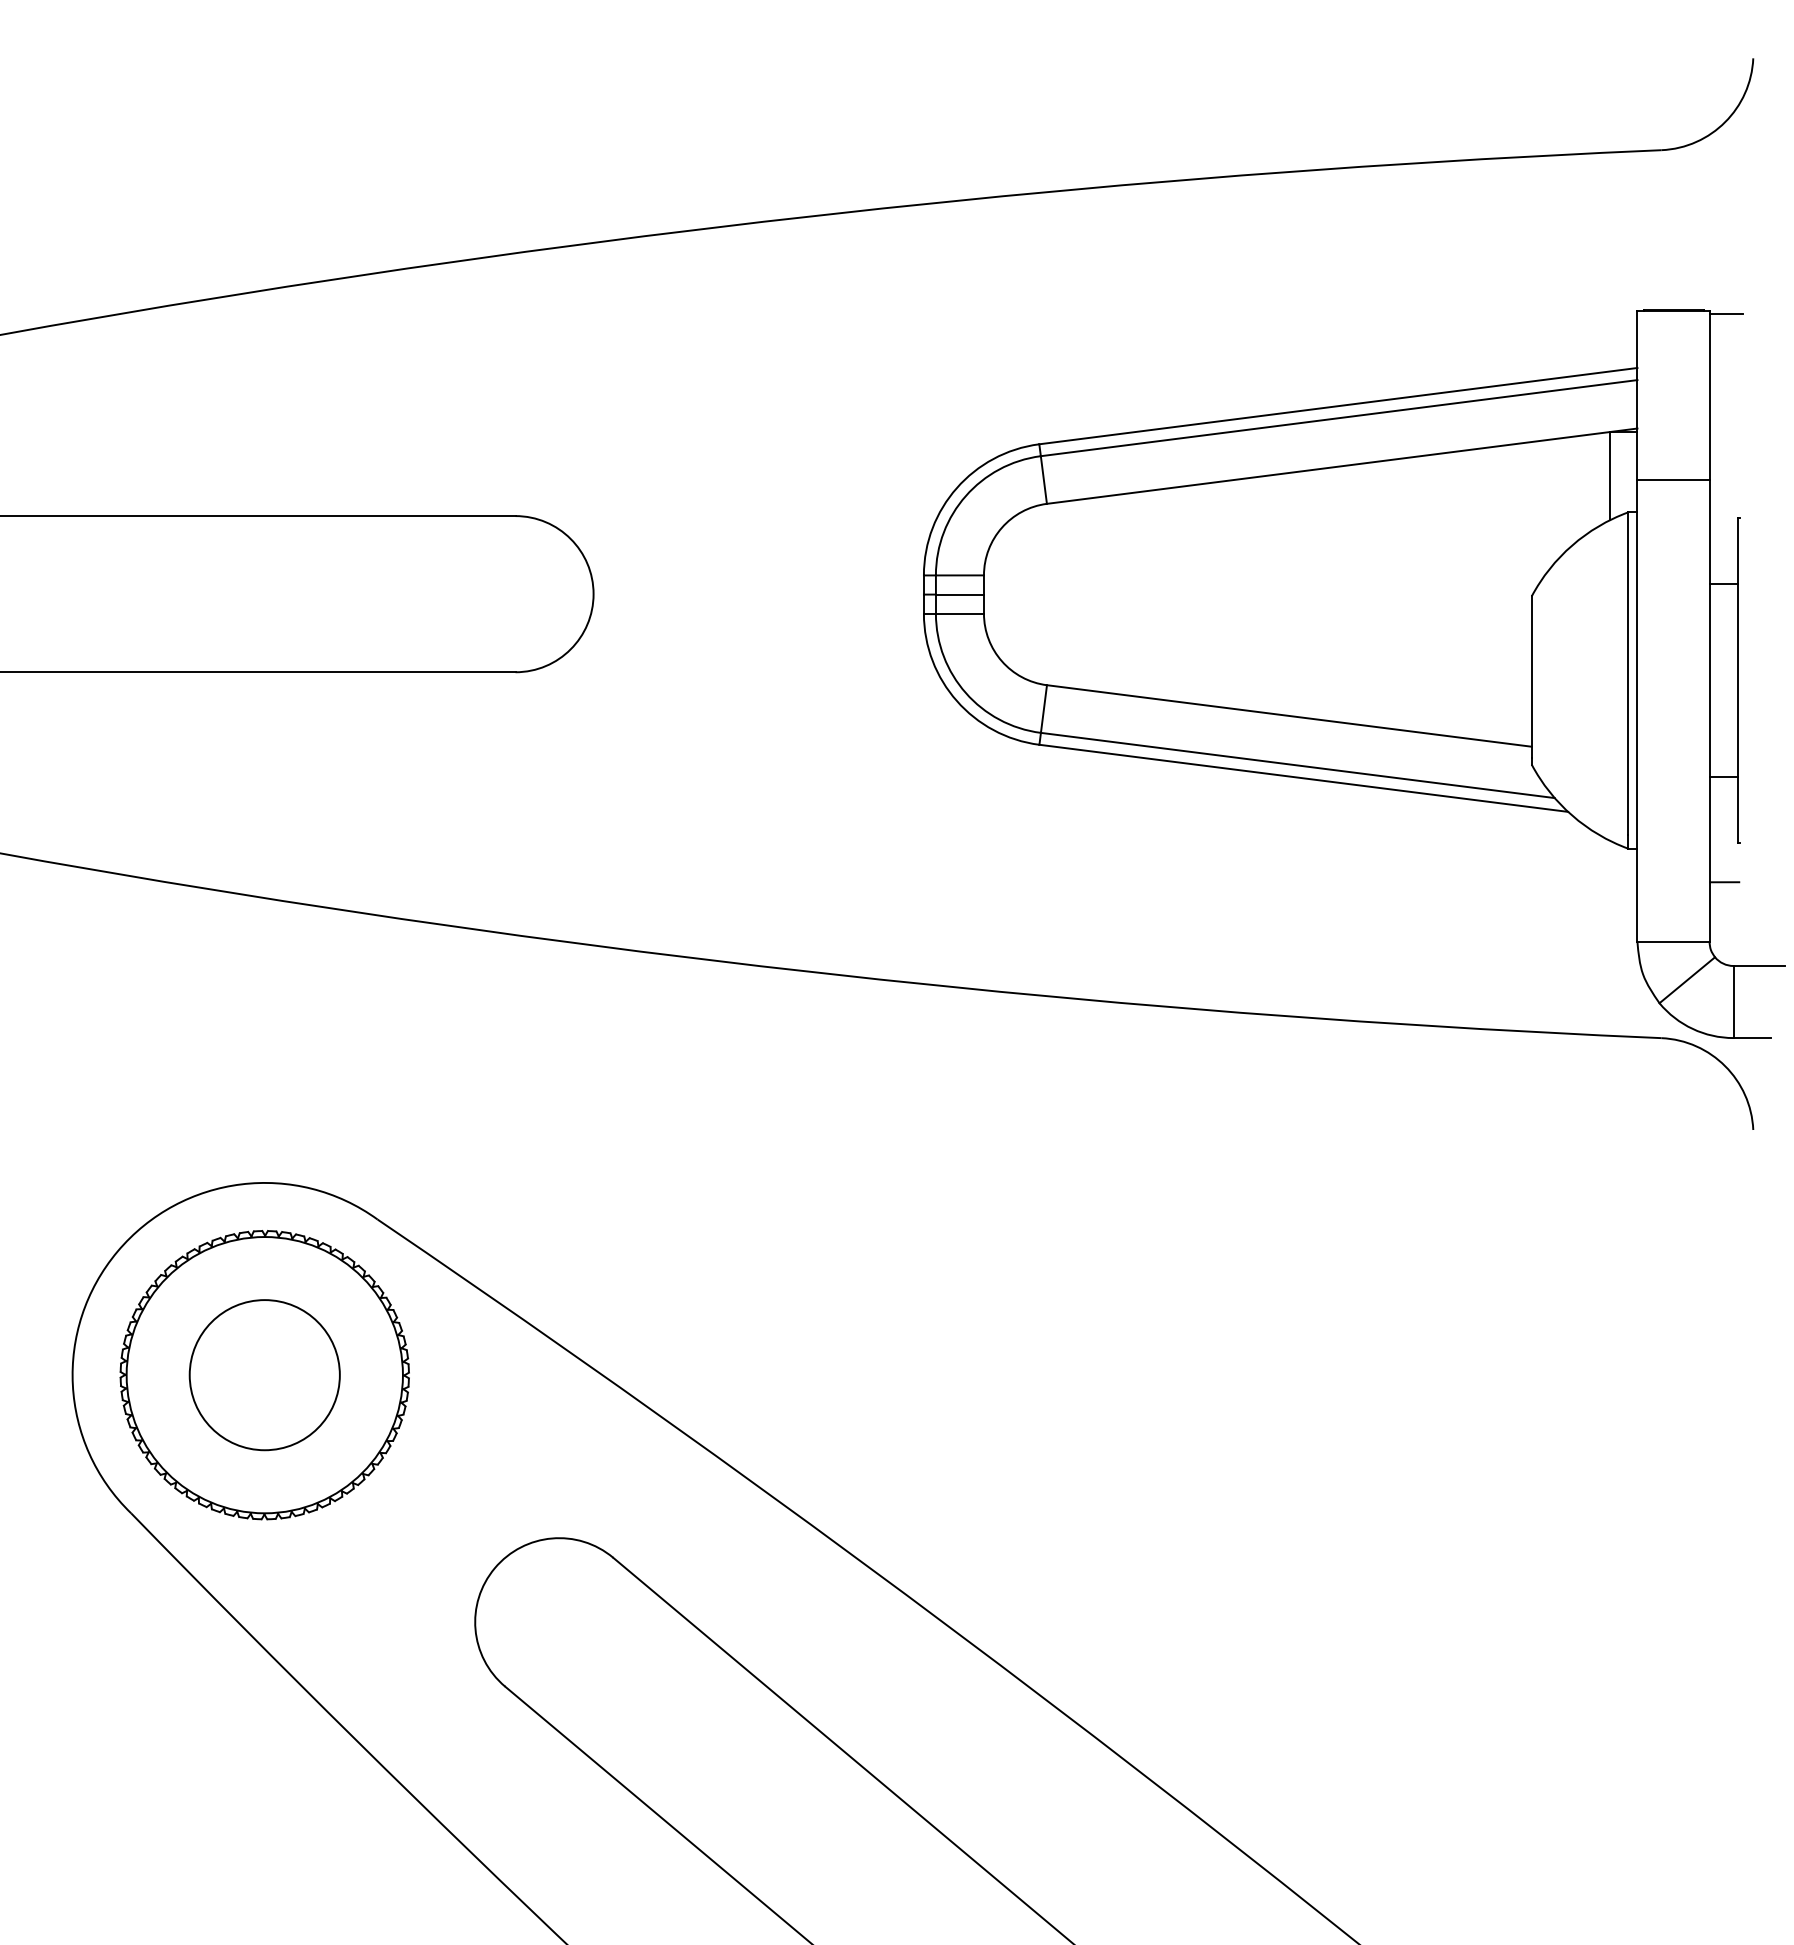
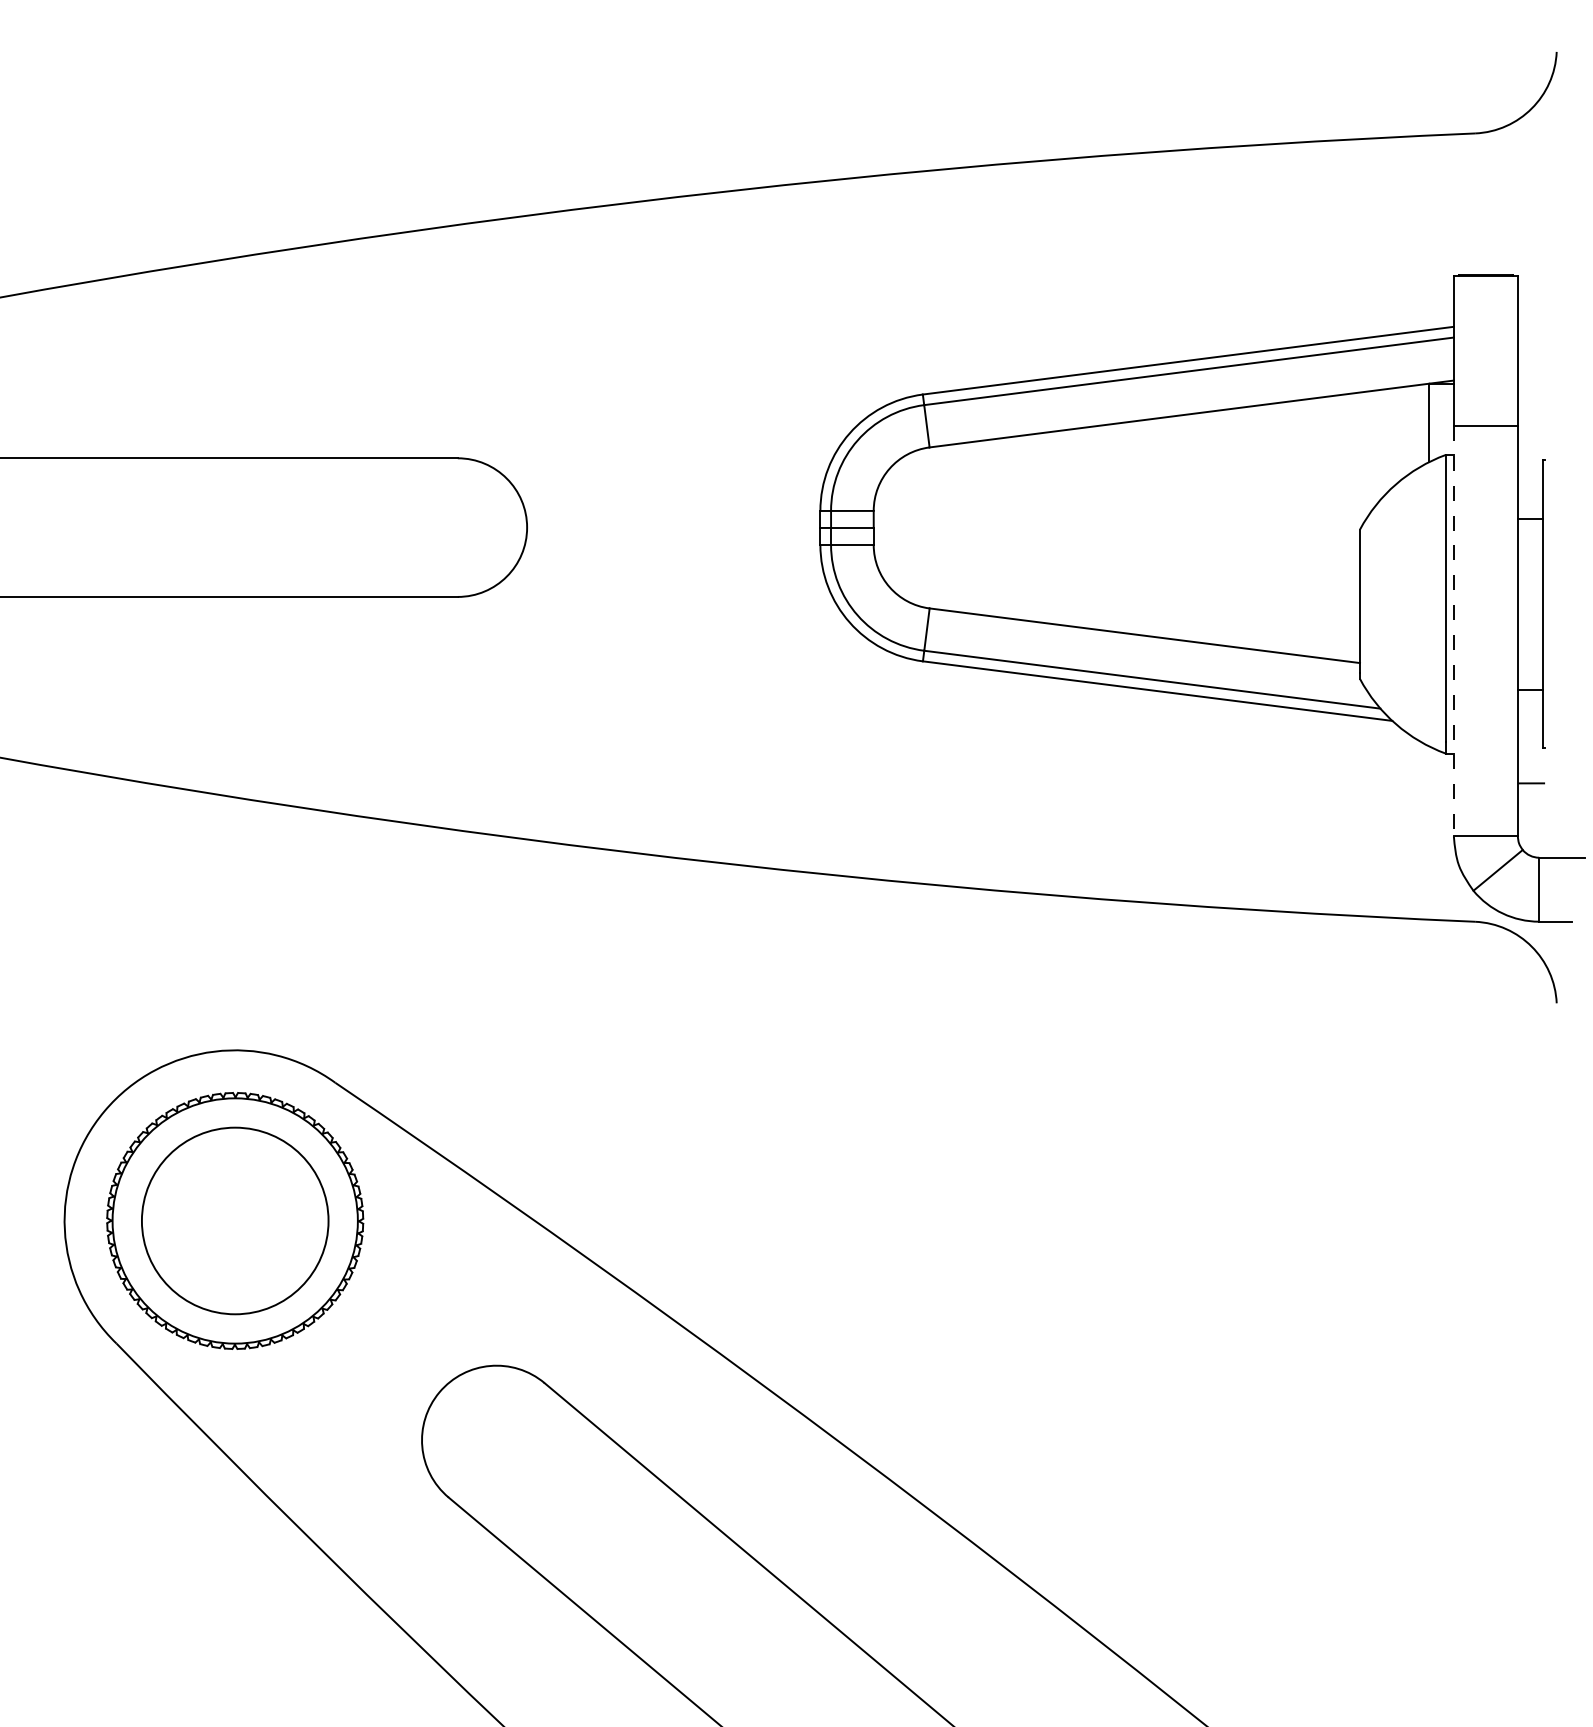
line: (1726, 313) -> (1532, 278), removed
line: (1637, 711) -> (1453, 631), solid -> dashed
circle: (264, 1375) -> (234, 1221), size x1.4

